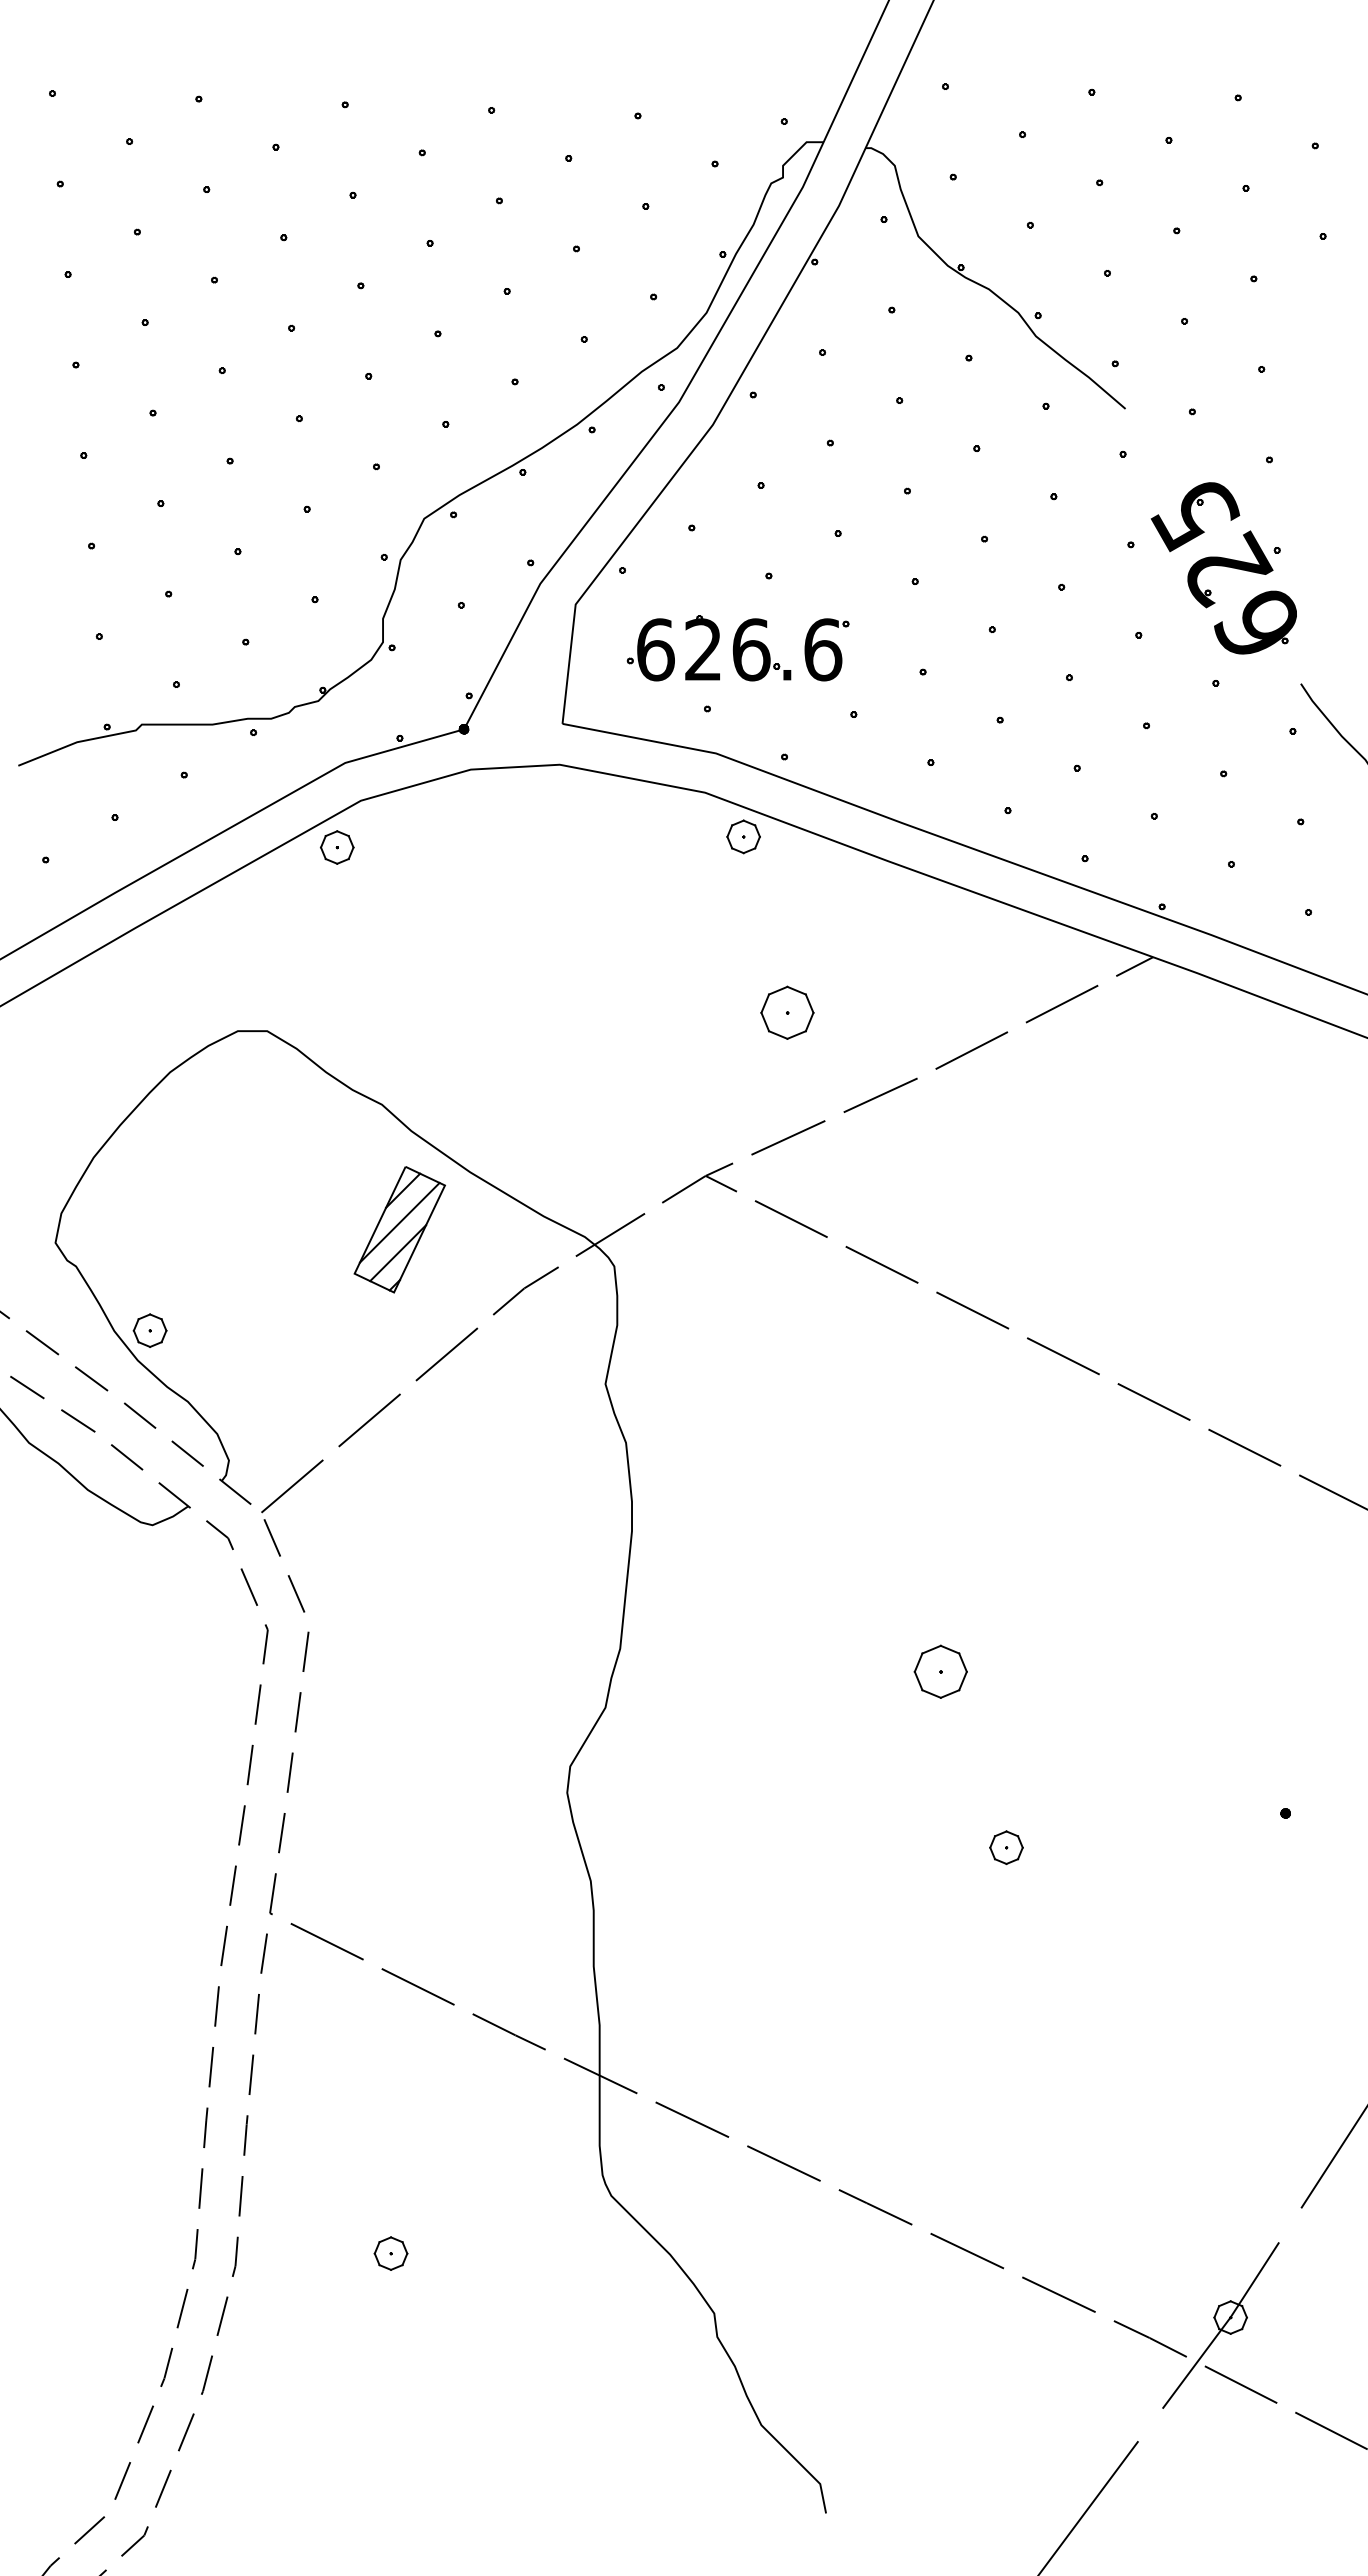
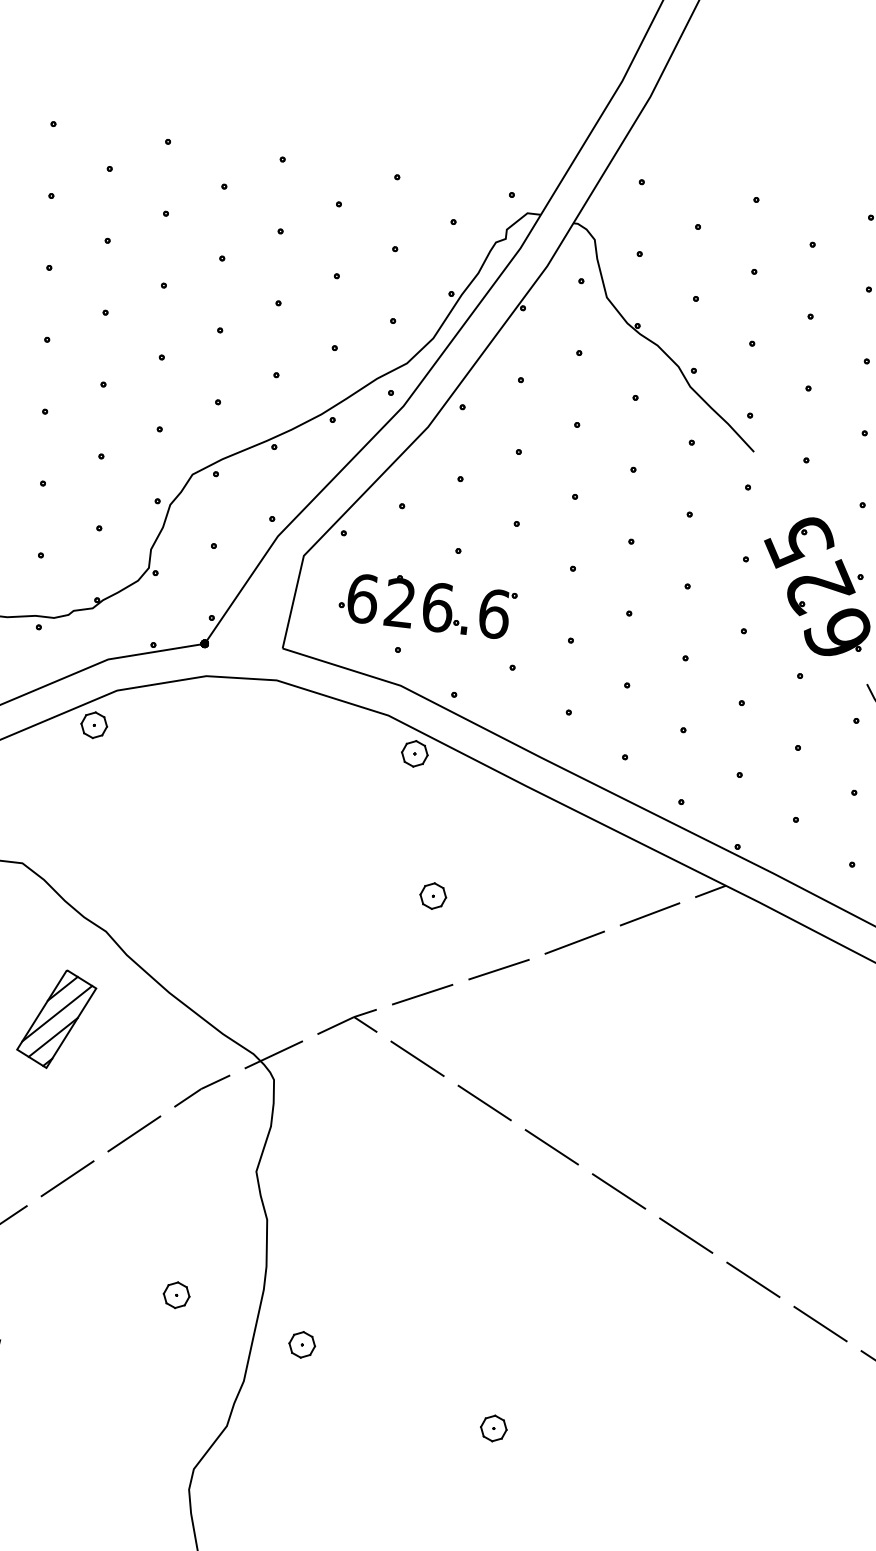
part: (787, 1012) -> (433, 895), size x0.62
part: (399, 1229) -> (56, 1018), moved
part: (523, 1550) -> (176, 1295), added
part: (687, 1594) -> (301, 1344), added
part: (940, 1671) -> (493, 1428), size x0.62

